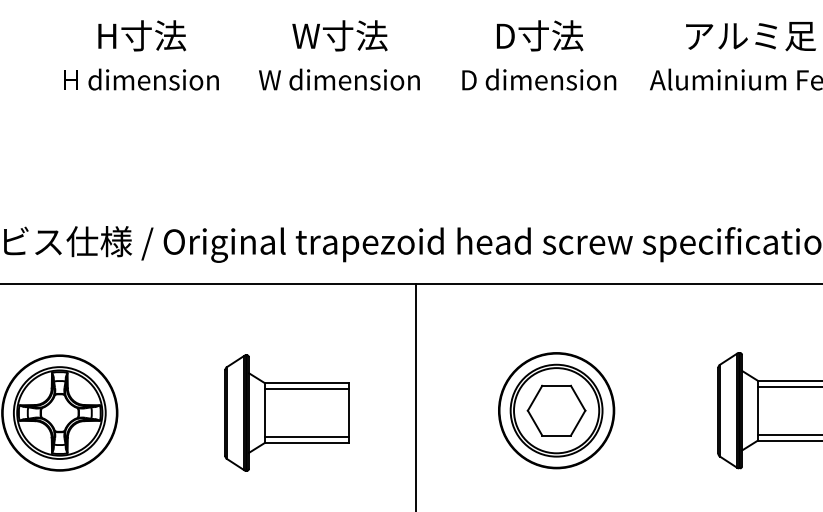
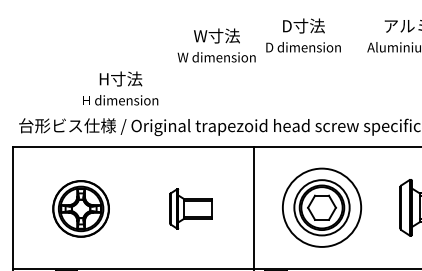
text: (141, 55) -> (120, 88), moved
text: (339, 55) -> (216, 45), moved
text: (539, 55) -> (303, 35), moved
circle: (555, 410) -> (321, 207), size x1.4
part: (285, 412) -> (190, 208), size x0.7

